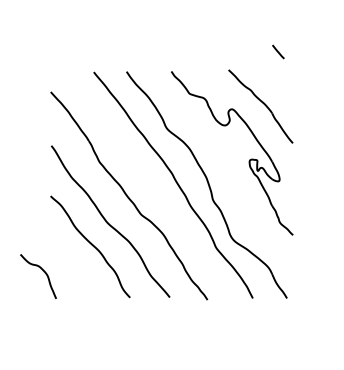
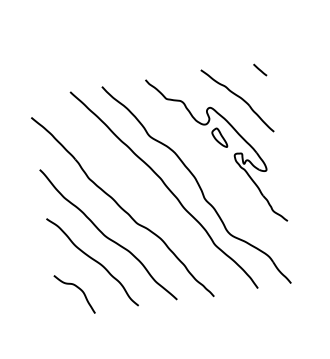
line: (278, 51) -> (260, 69), moved
part: (236, 141) -> (219, 138), added
curve: (44, 273) -> (80, 290), moved

